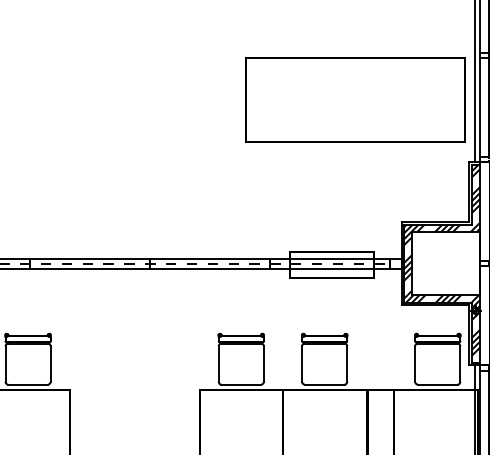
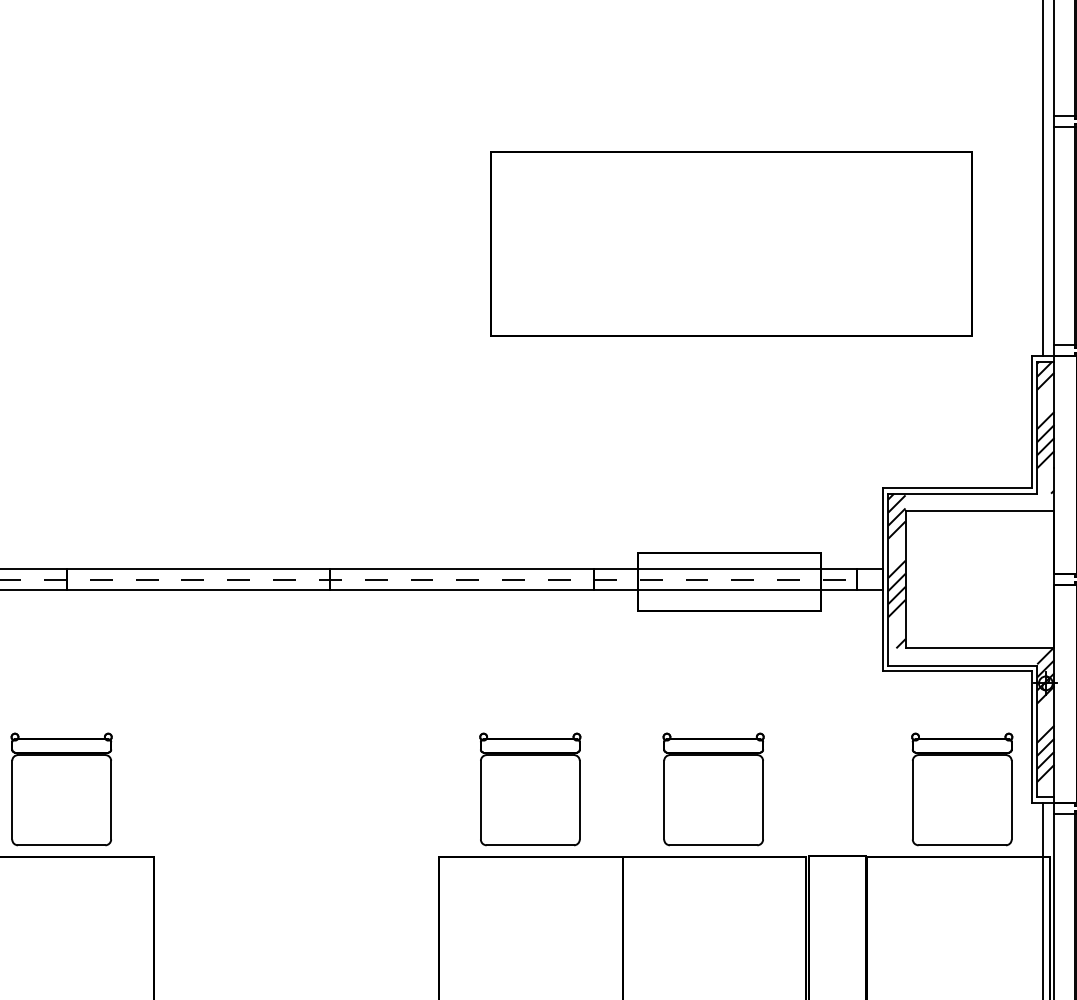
part: (355, 99) -> (730, 242), moved
hatch: (445, 228) -> (979, 502), removed
hatch: (437, 298) -> (961, 656), removed

